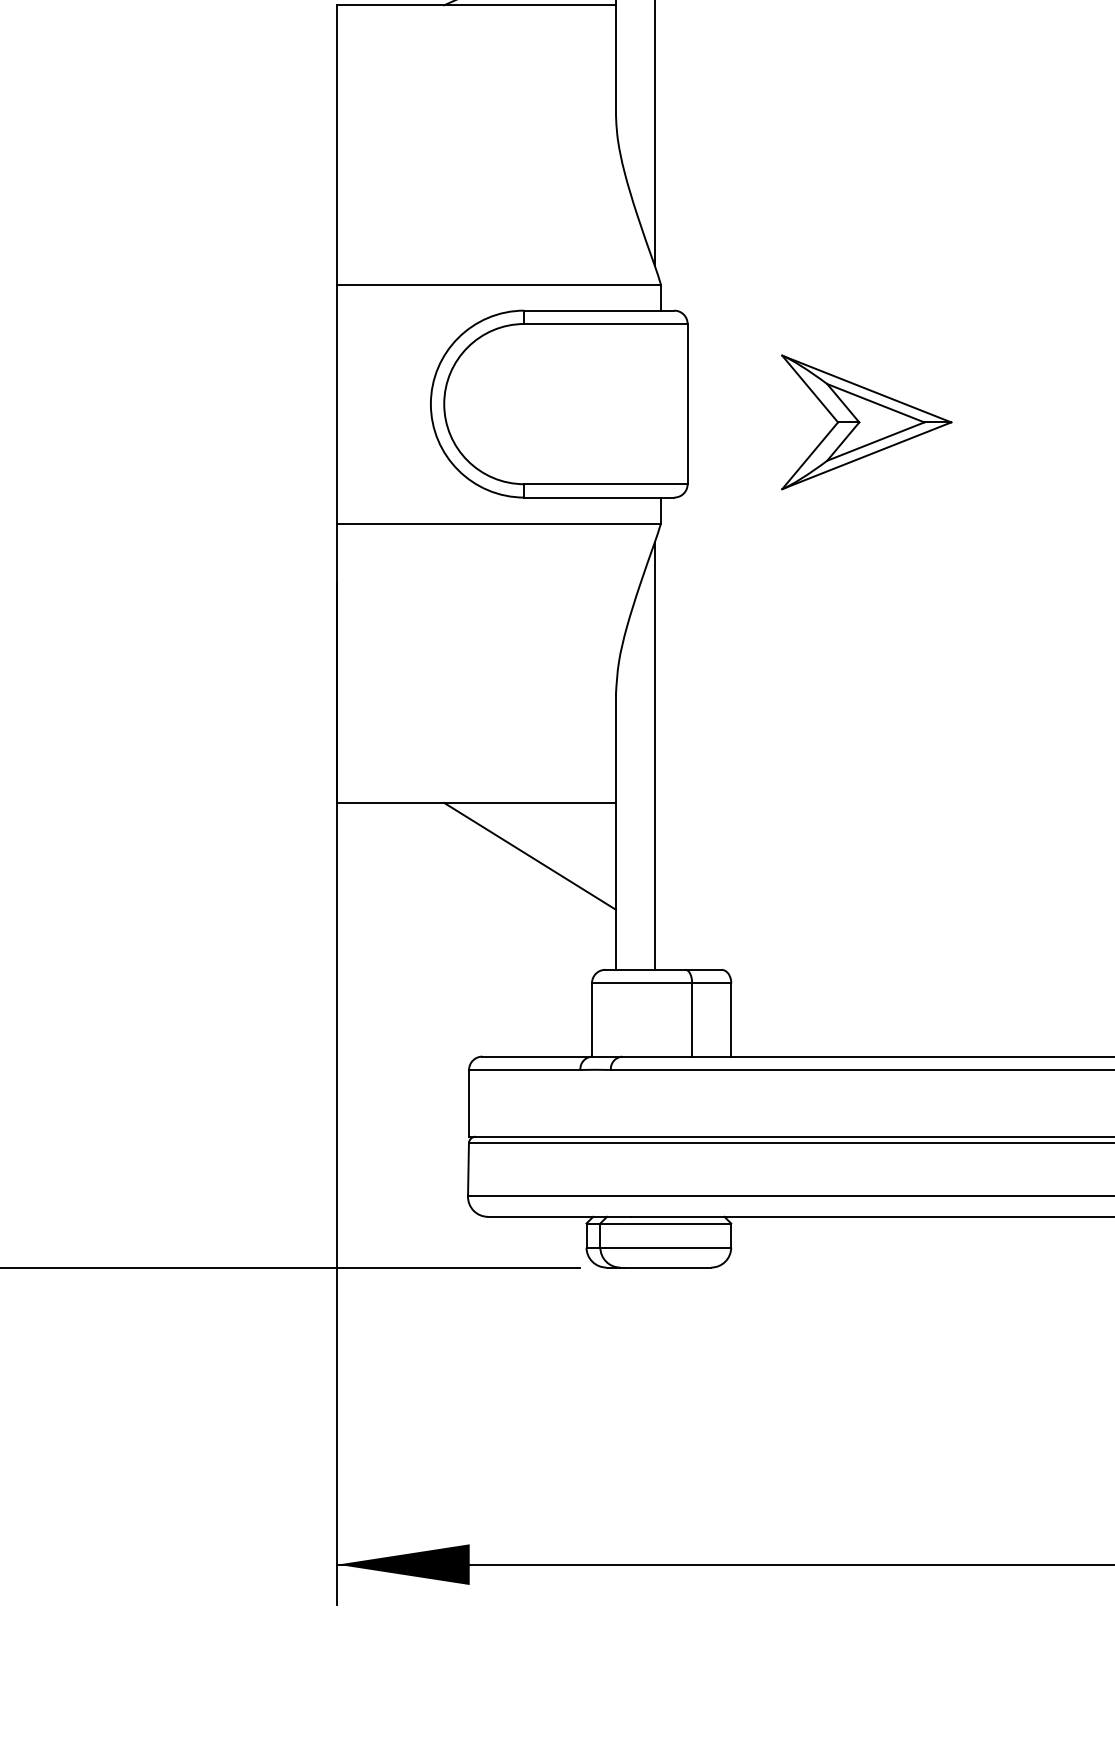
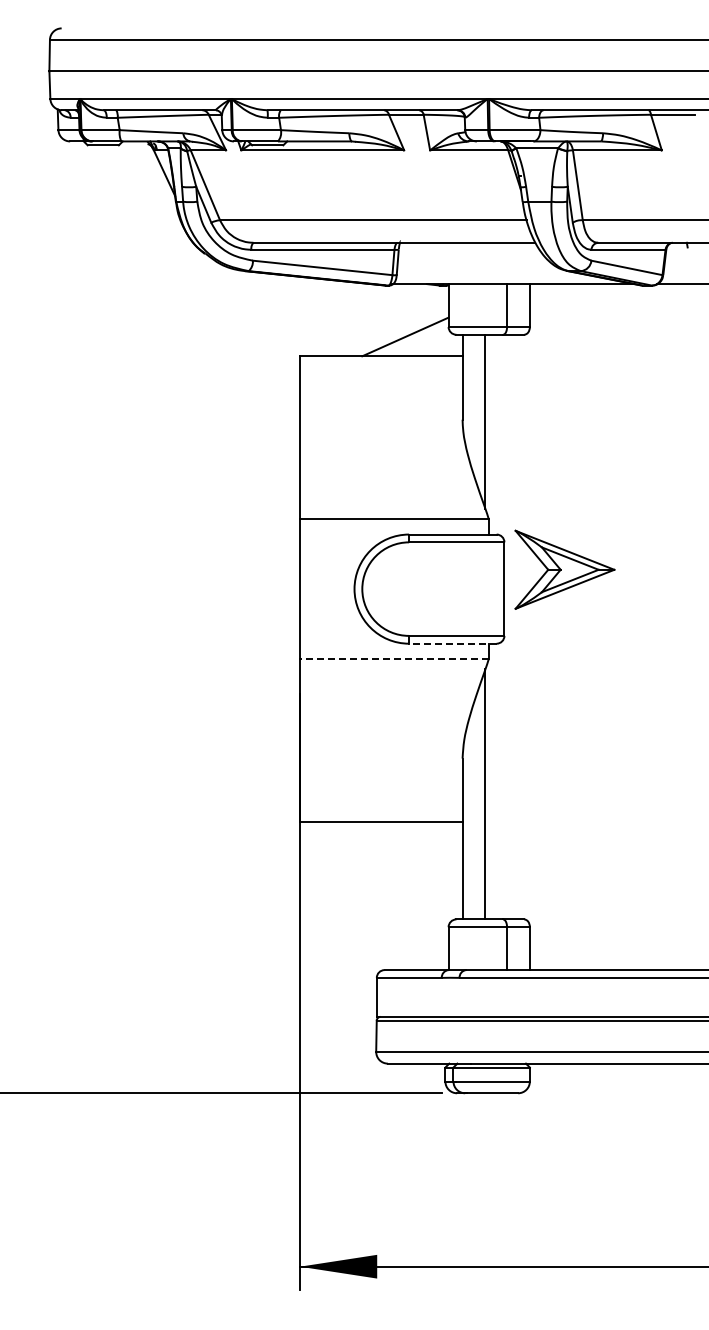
part: (865, 421) -> (564, 569), moved
line: (598, 497) -> (452, 643), solid -> dashed
line: (497, 522) -> (393, 658), solid -> dashed
line: (530, 855) -> (412, 852), removed

